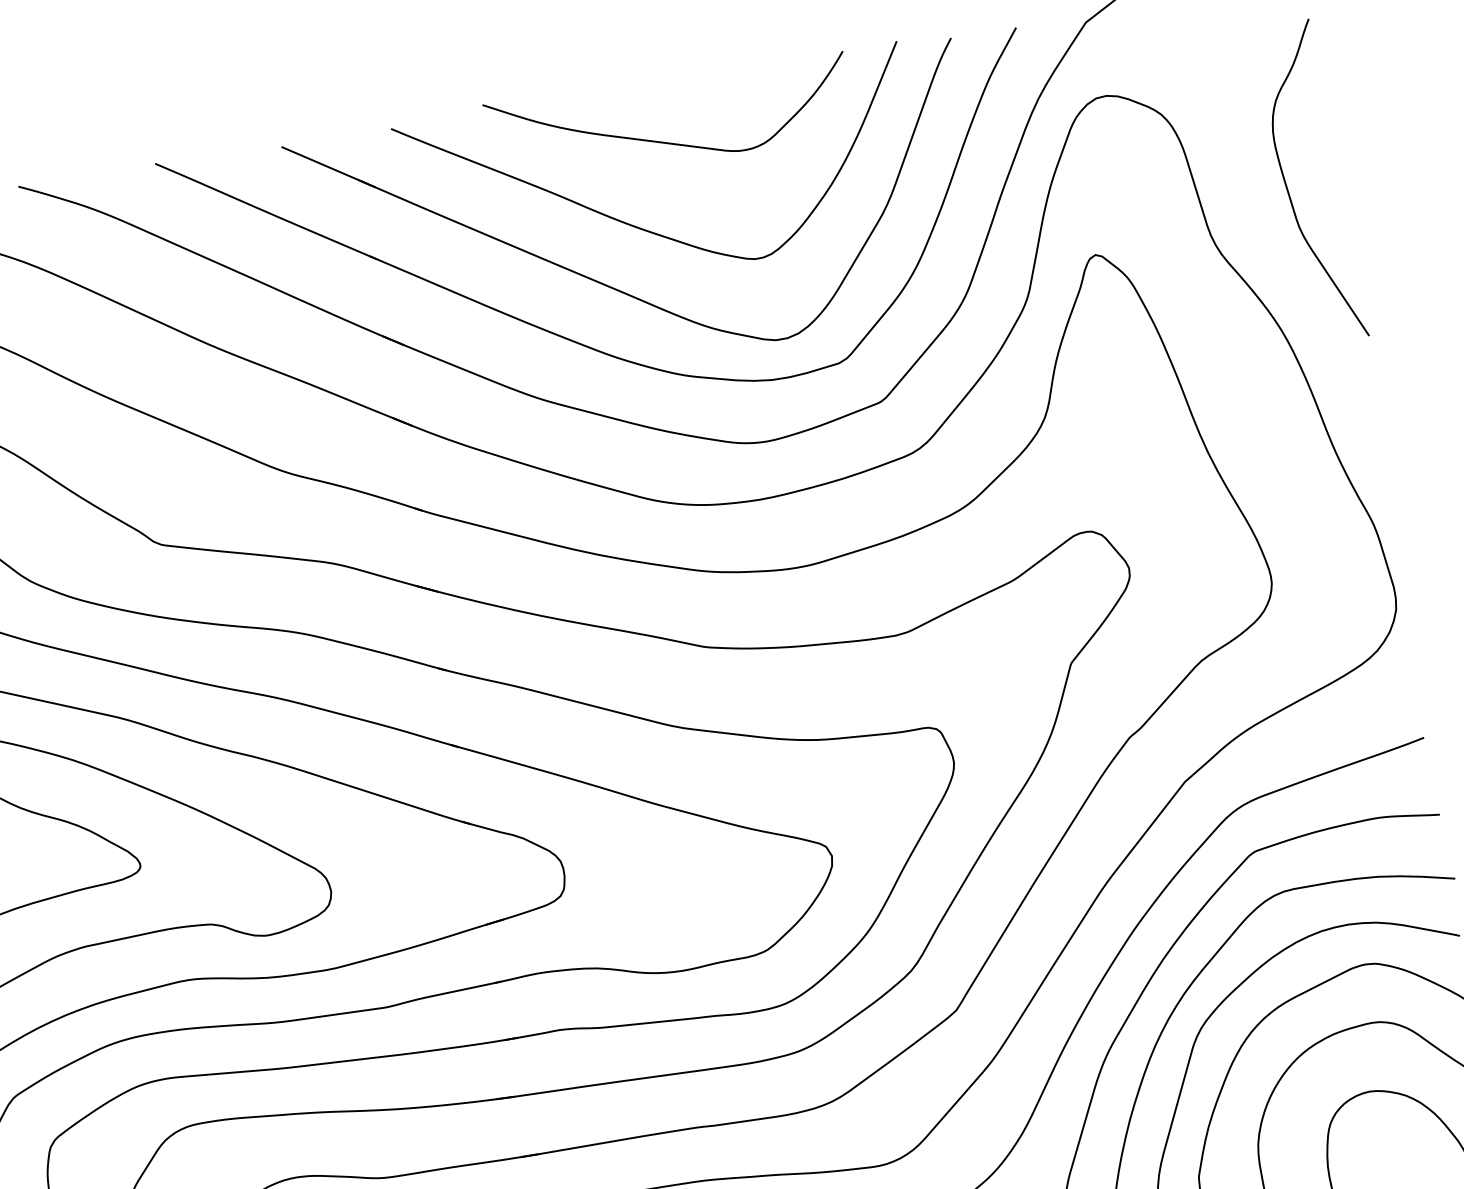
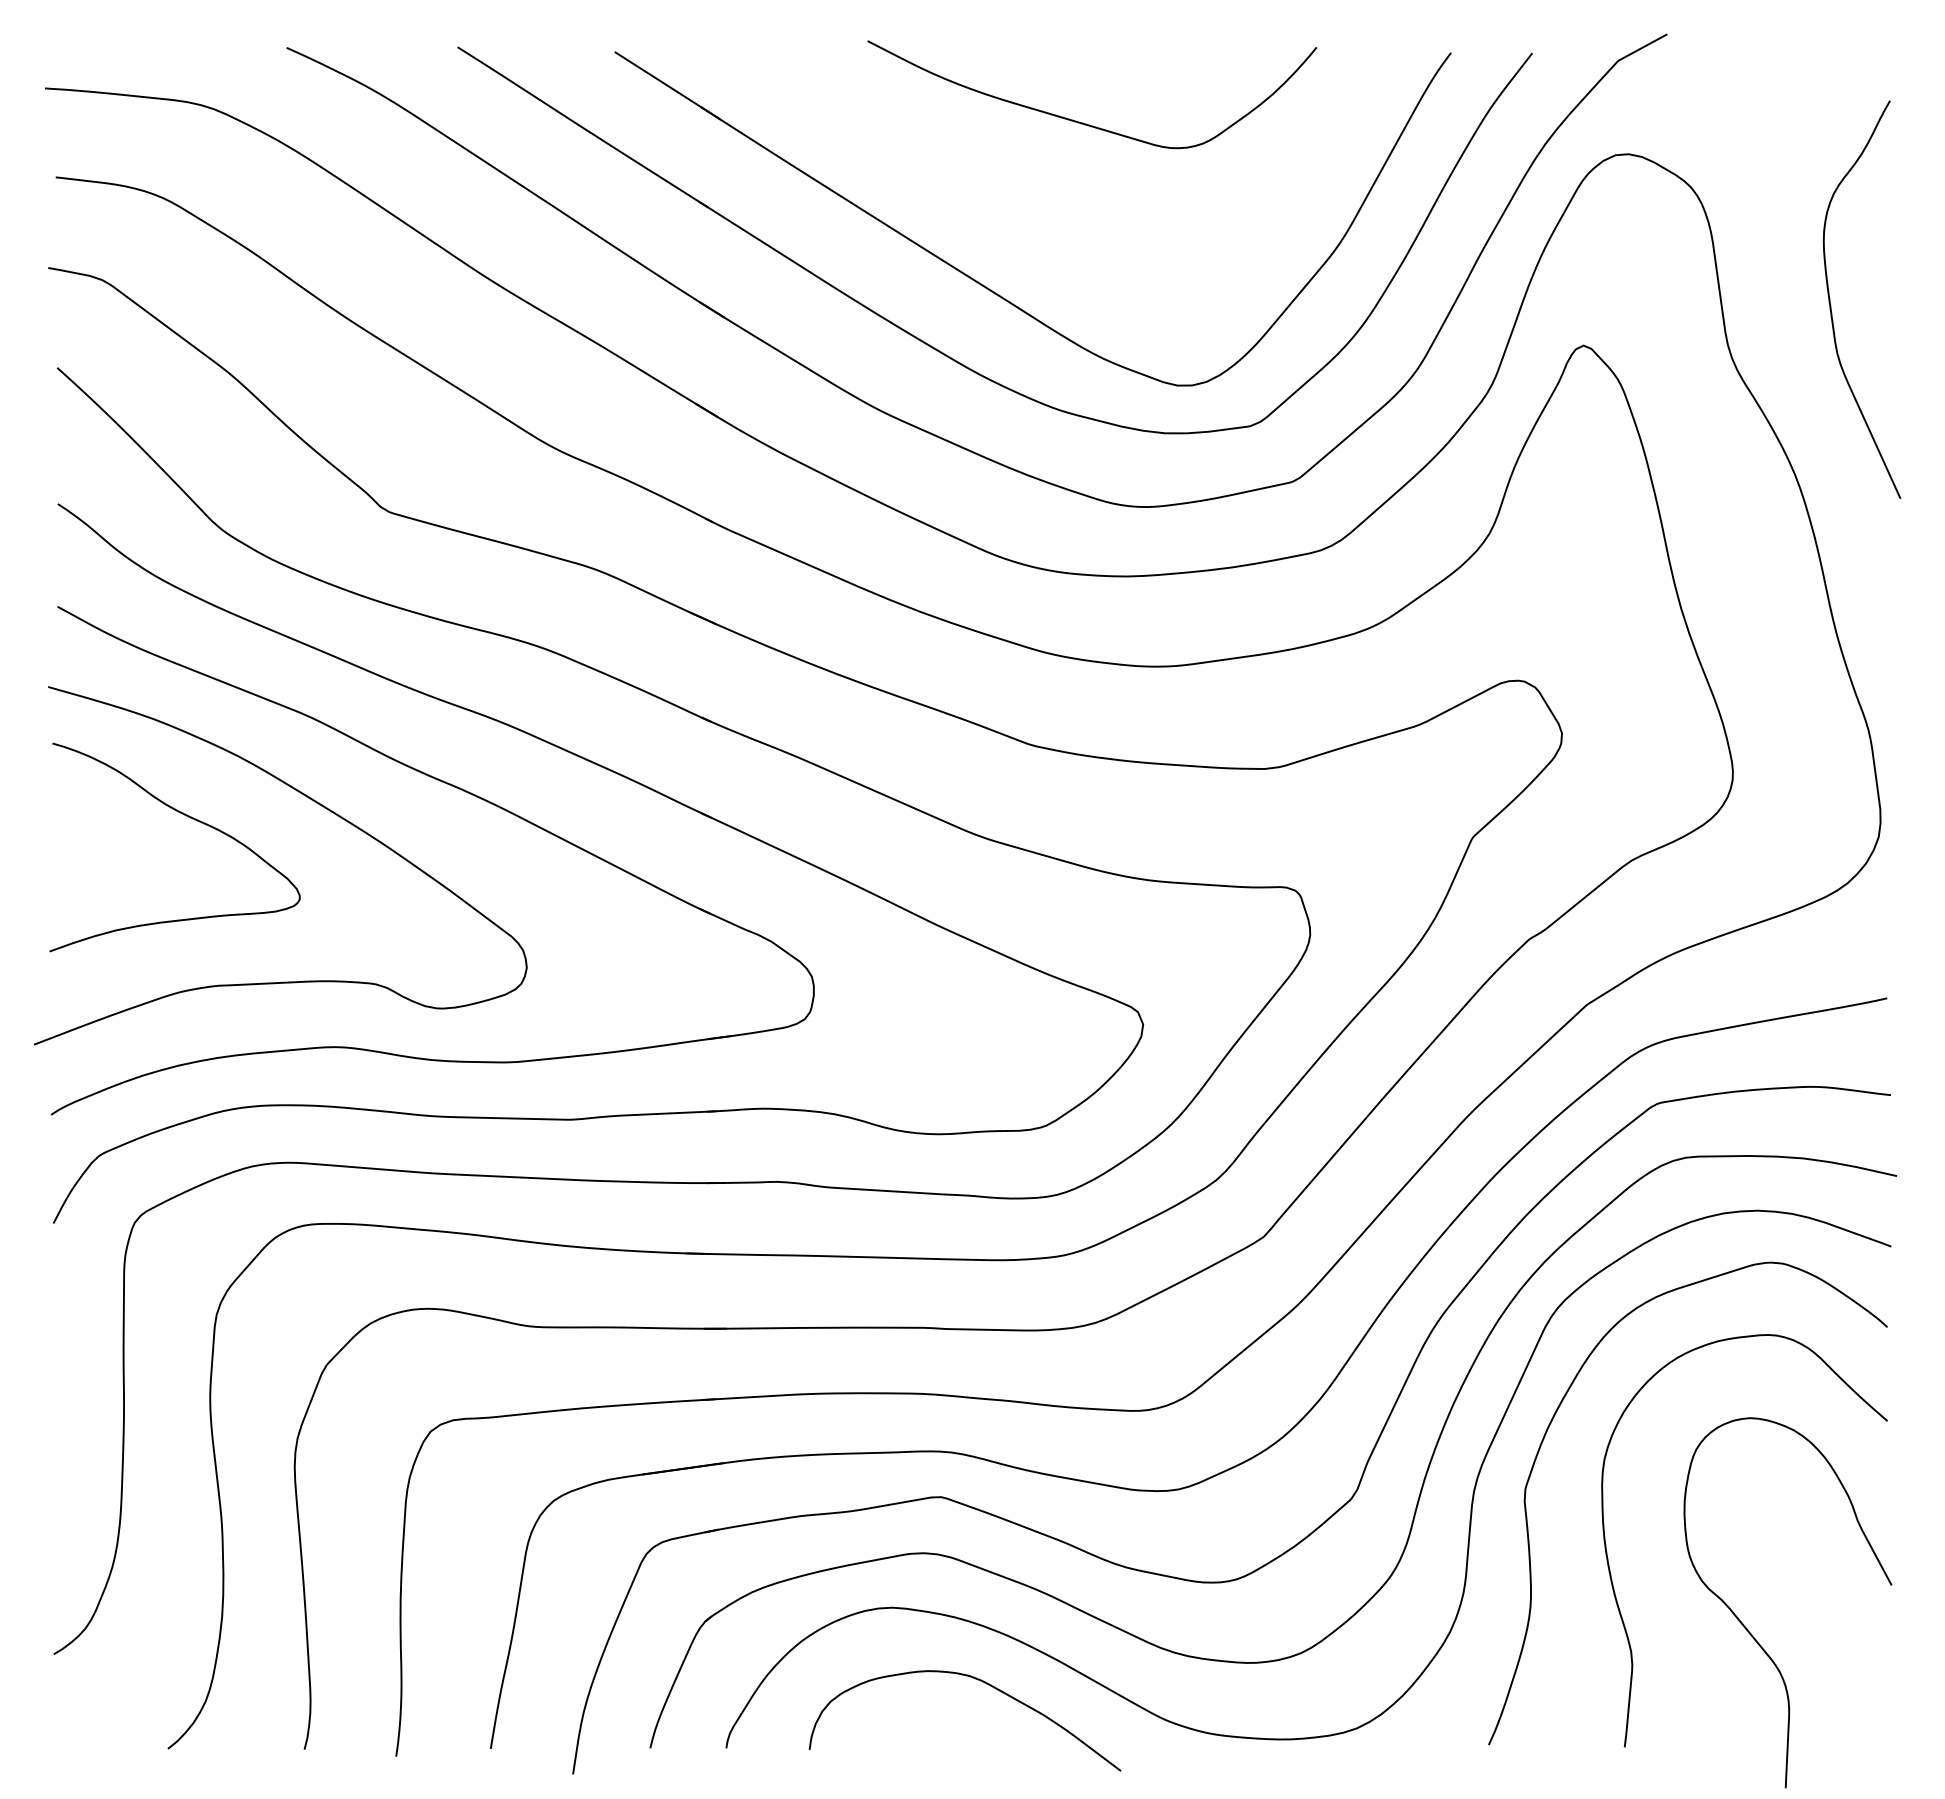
curve: (638, 226) -> (1033, 220), removed

